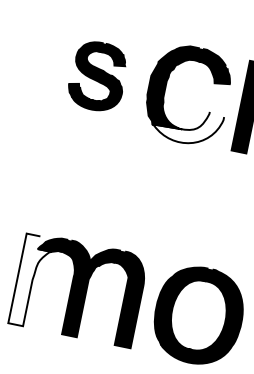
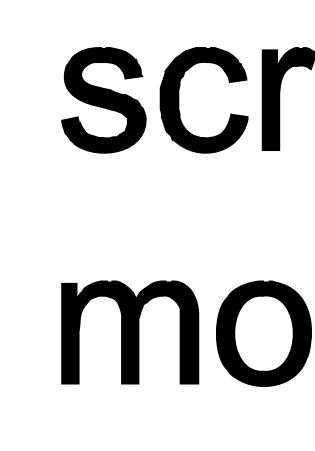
part: (97, 76) -> (103, 100), size x1.43
fill: (186, 124) -> (209, 132), added
fill: (31, 281) -> (77, 333), added

